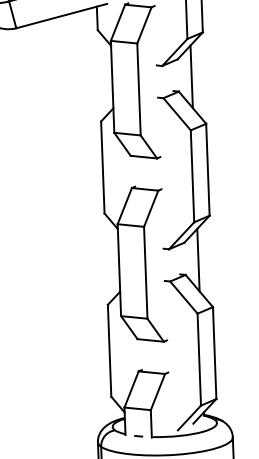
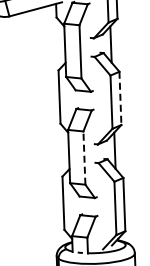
line: (208, 169) -> (120, 98), solid -> dashed
line: (145, 273) -> (84, 158), solid -> dashed

